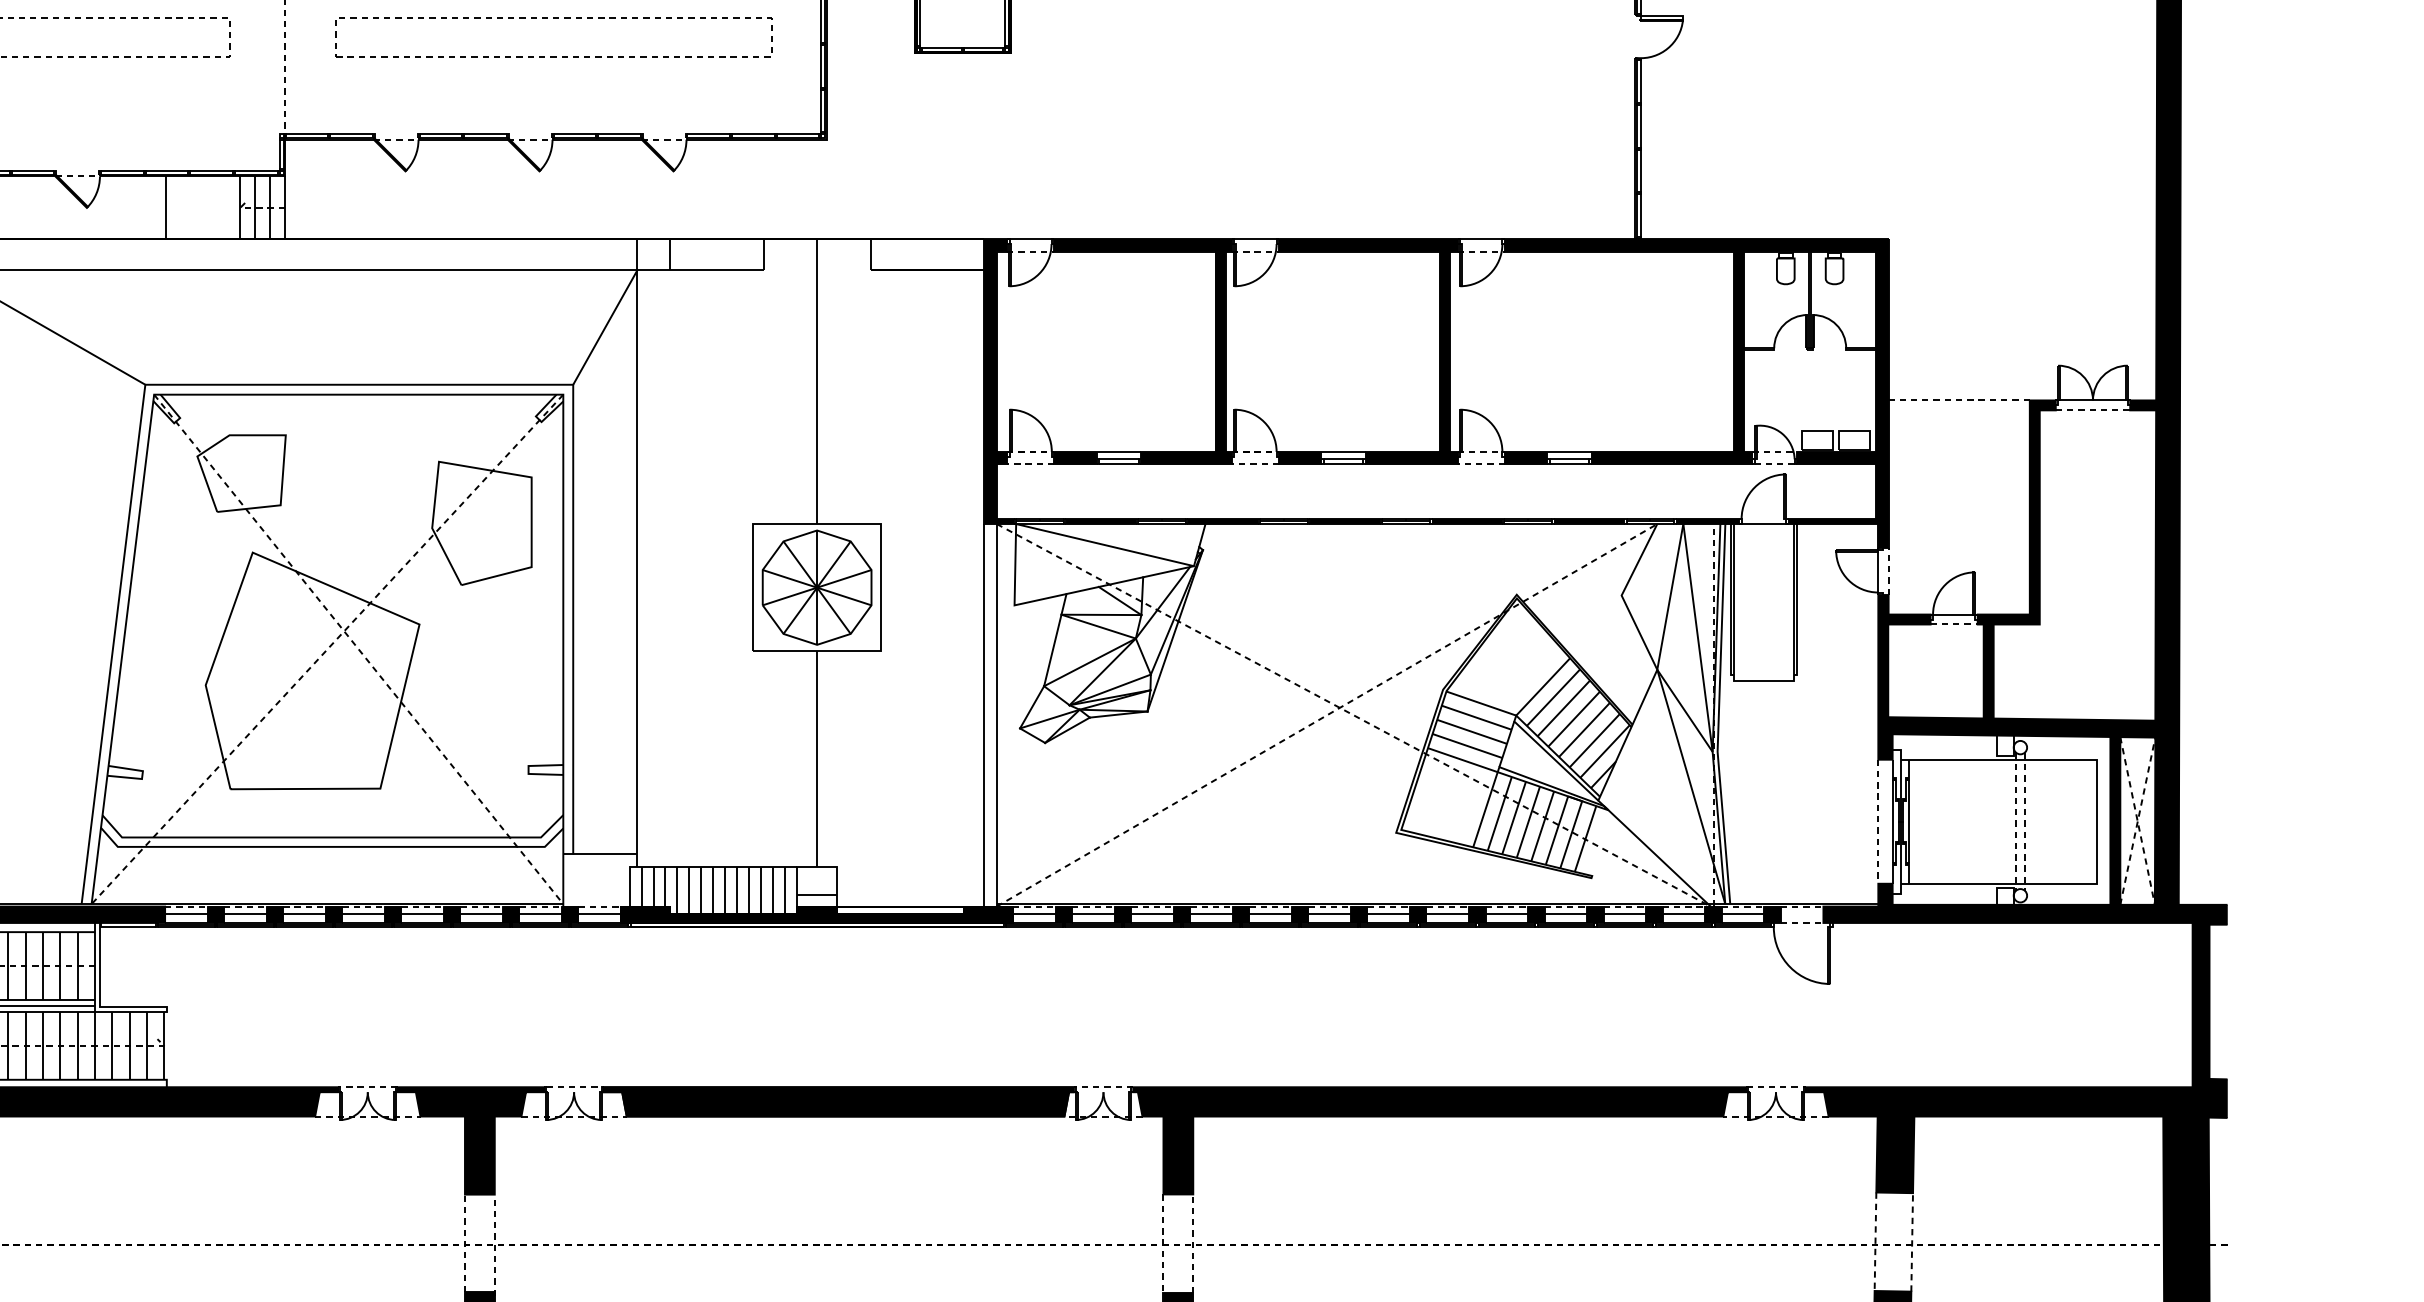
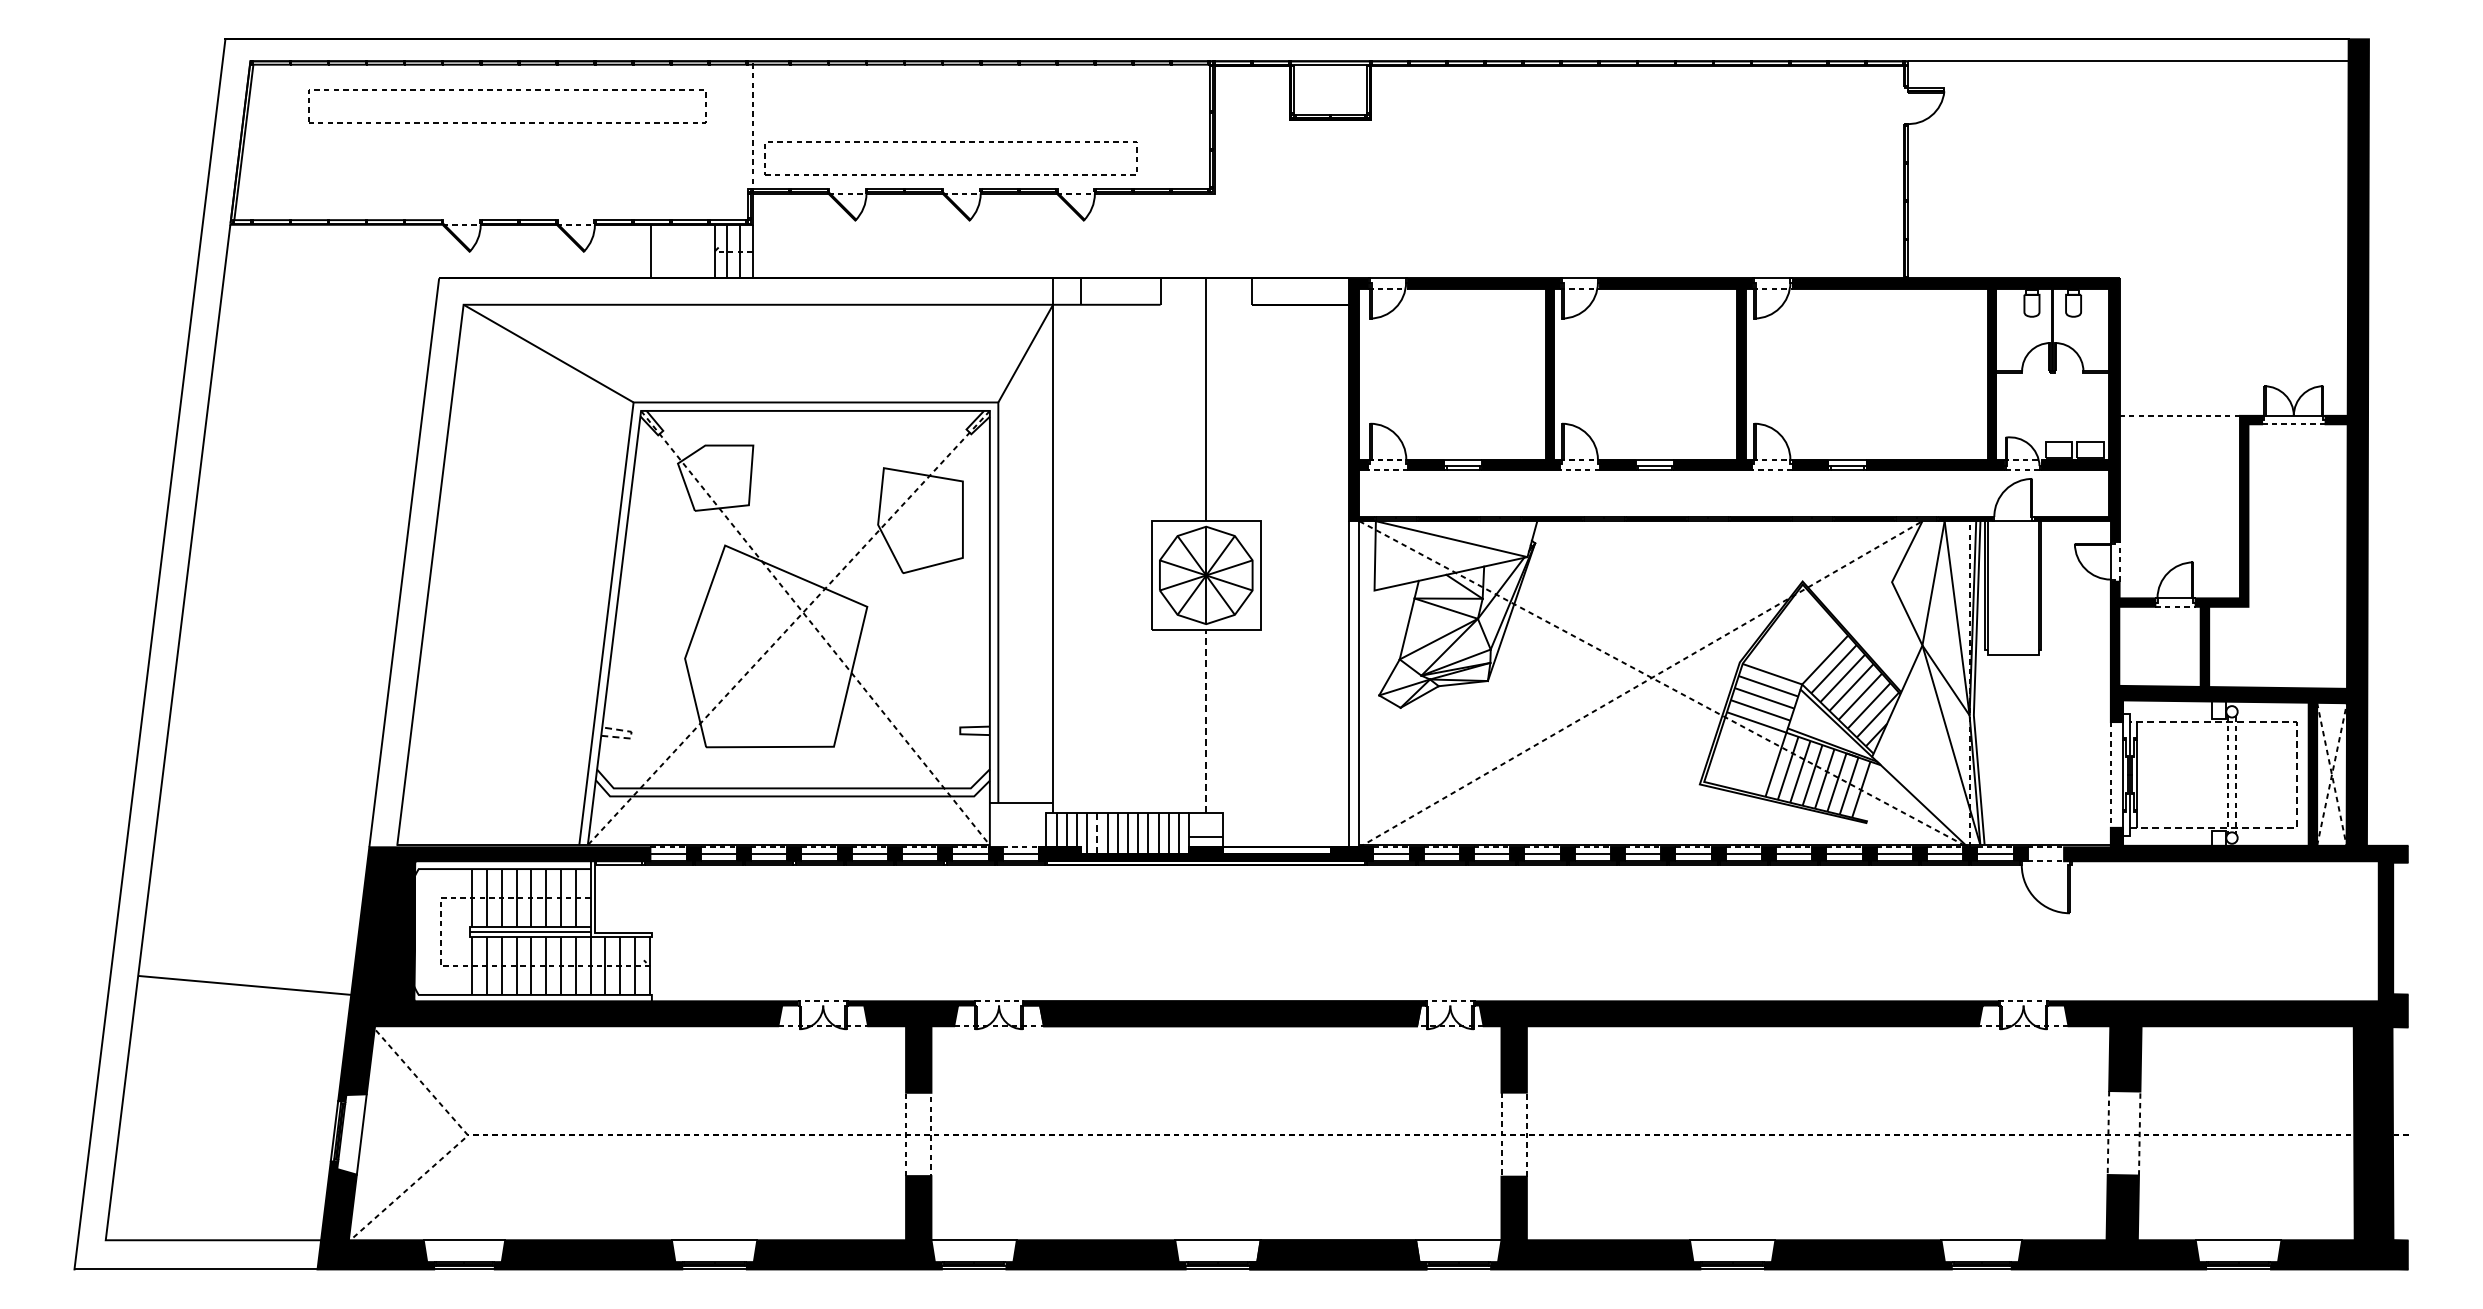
part: (553, 18) -> (950, 142), moved
line: (817, 759) -> (1206, 721), solid -> dashed
line: (142, 774) -> (631, 734), solid -> dashed
line: (2097, 821) -> (2297, 774), solid -> dashed
line: (689, 891) -> (1097, 834), solid -> dashed

